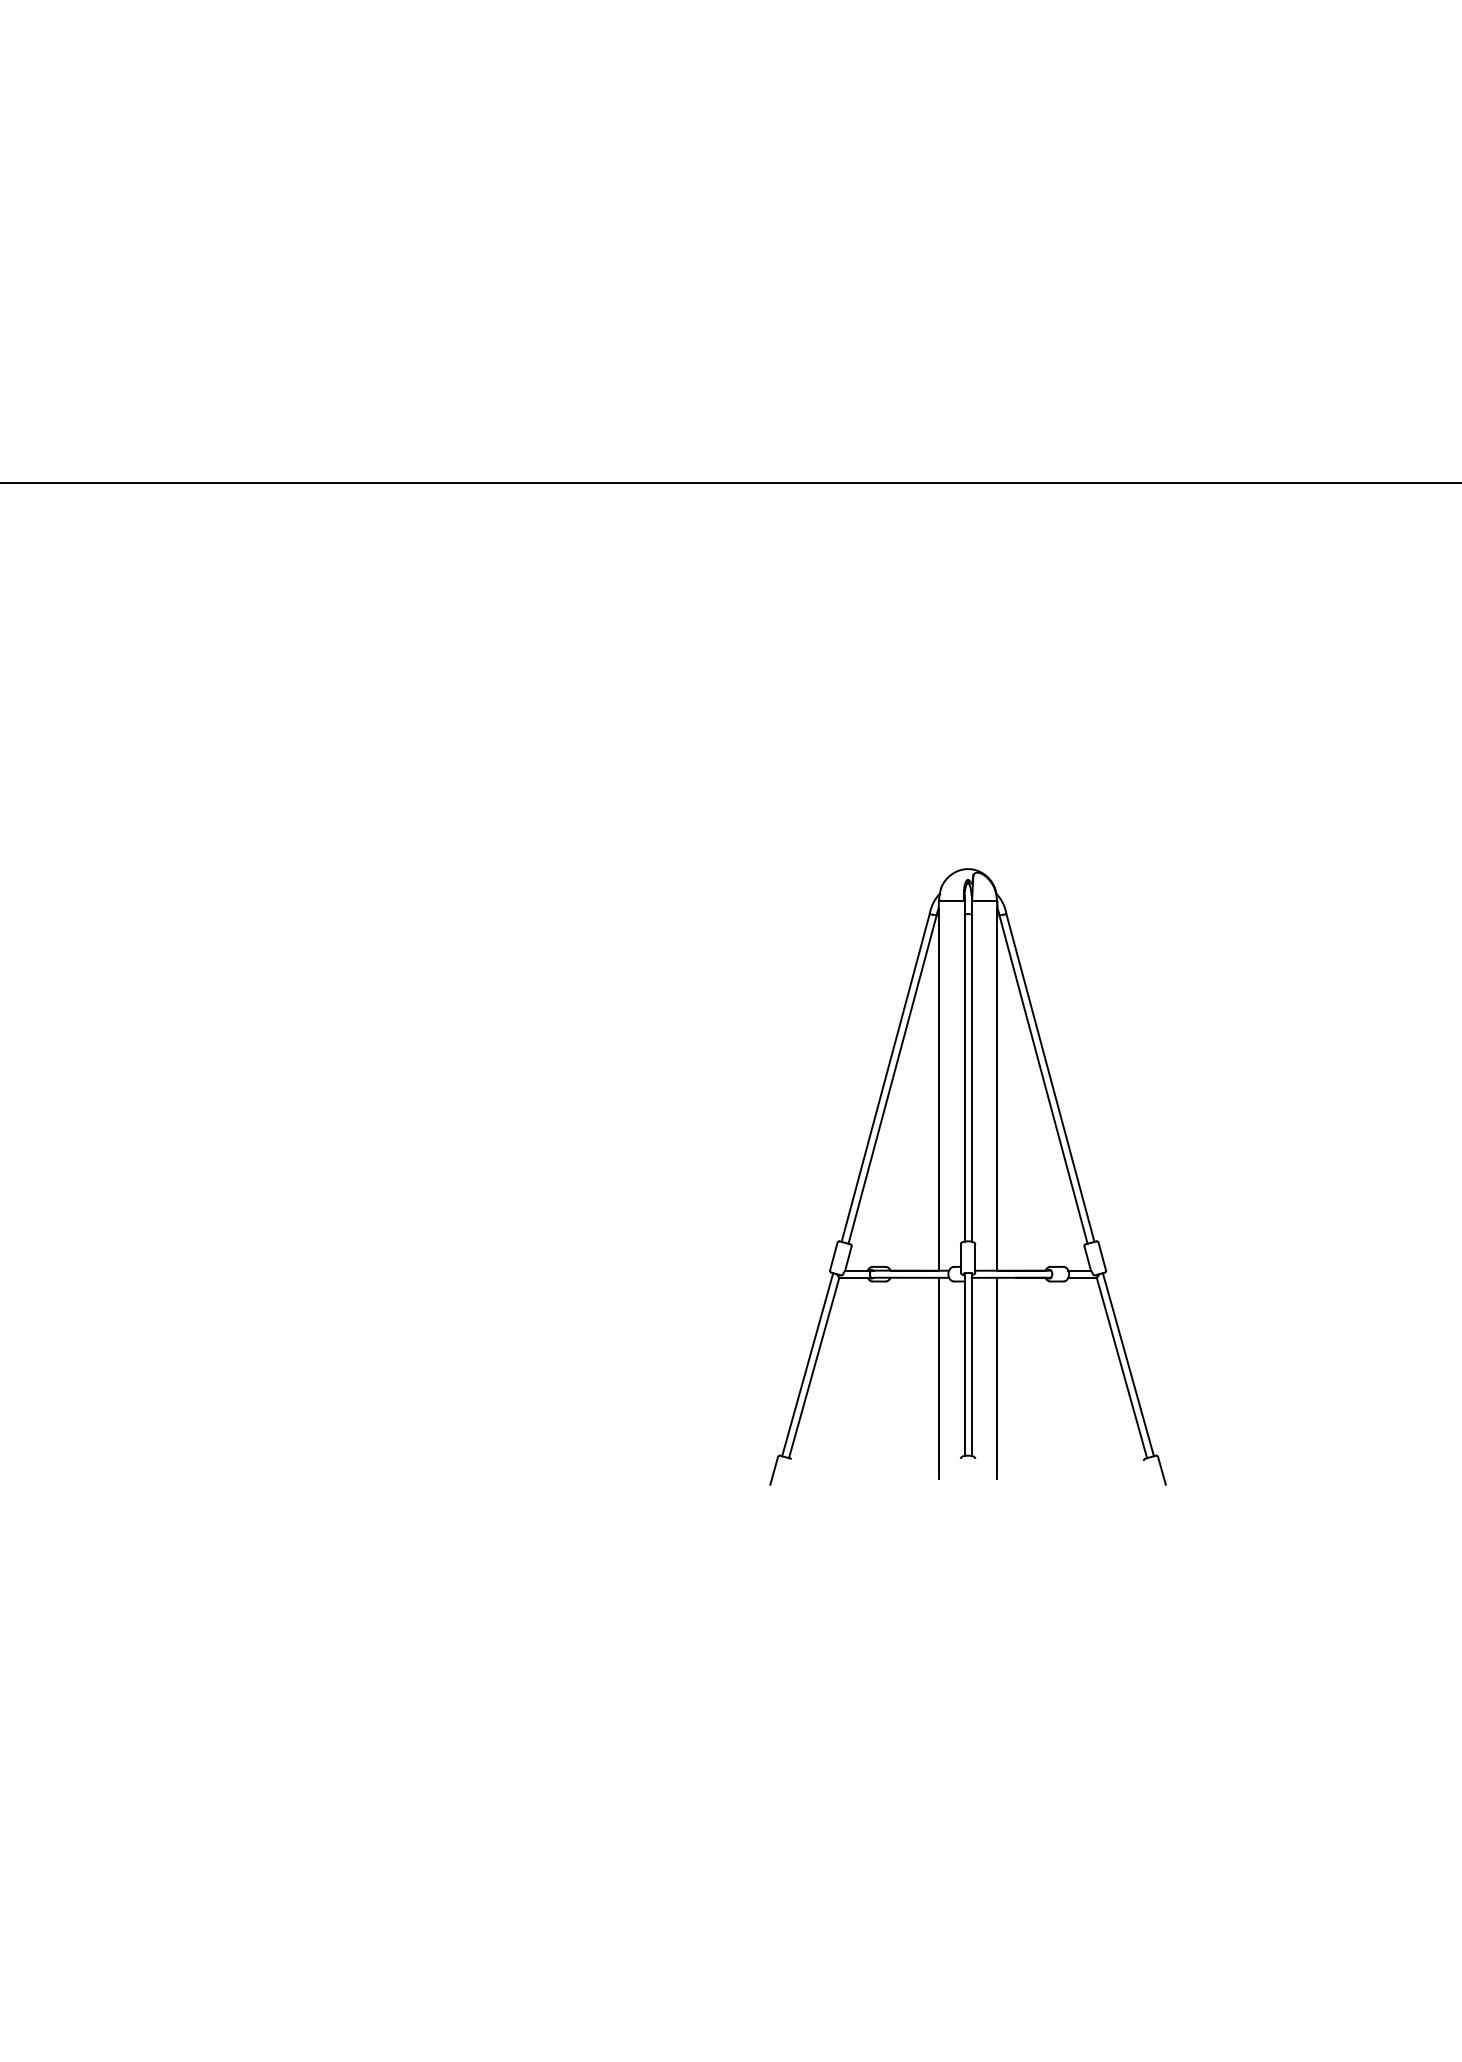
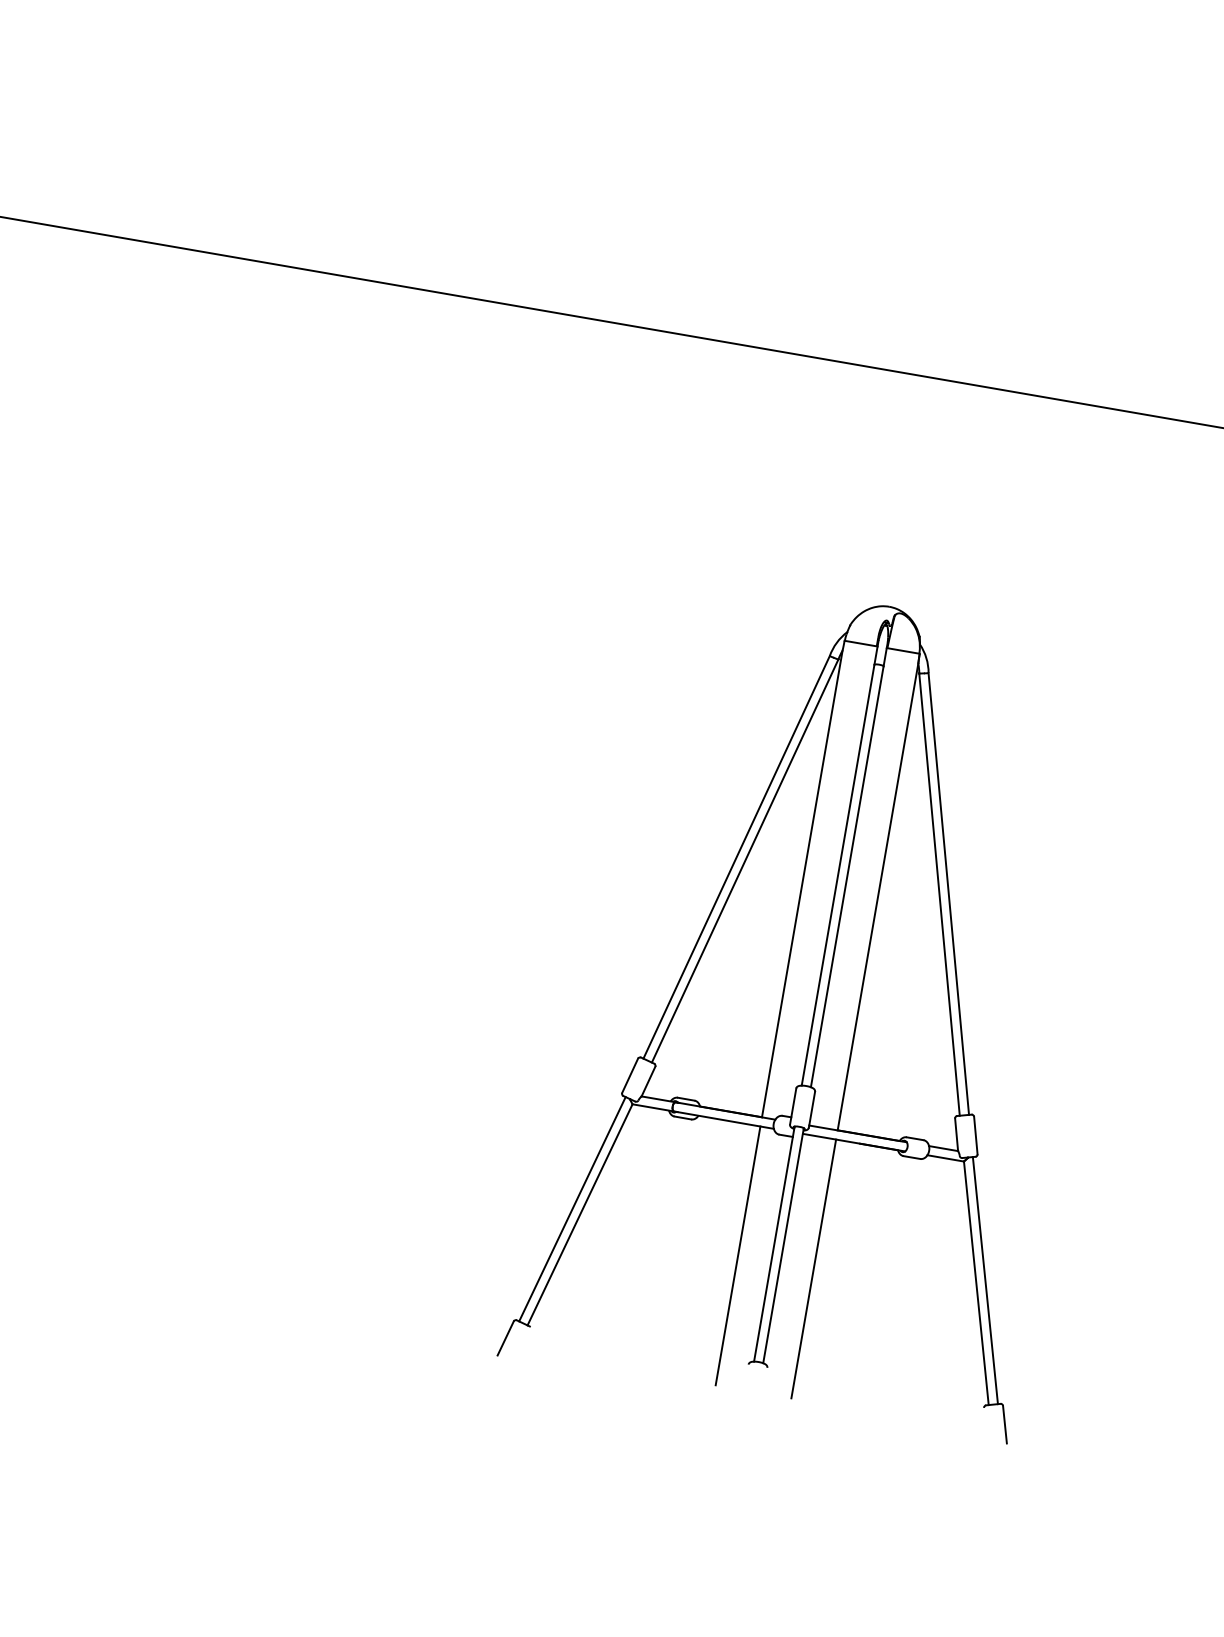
part: (967, 1176) -> (820, 1002), size x1.43

